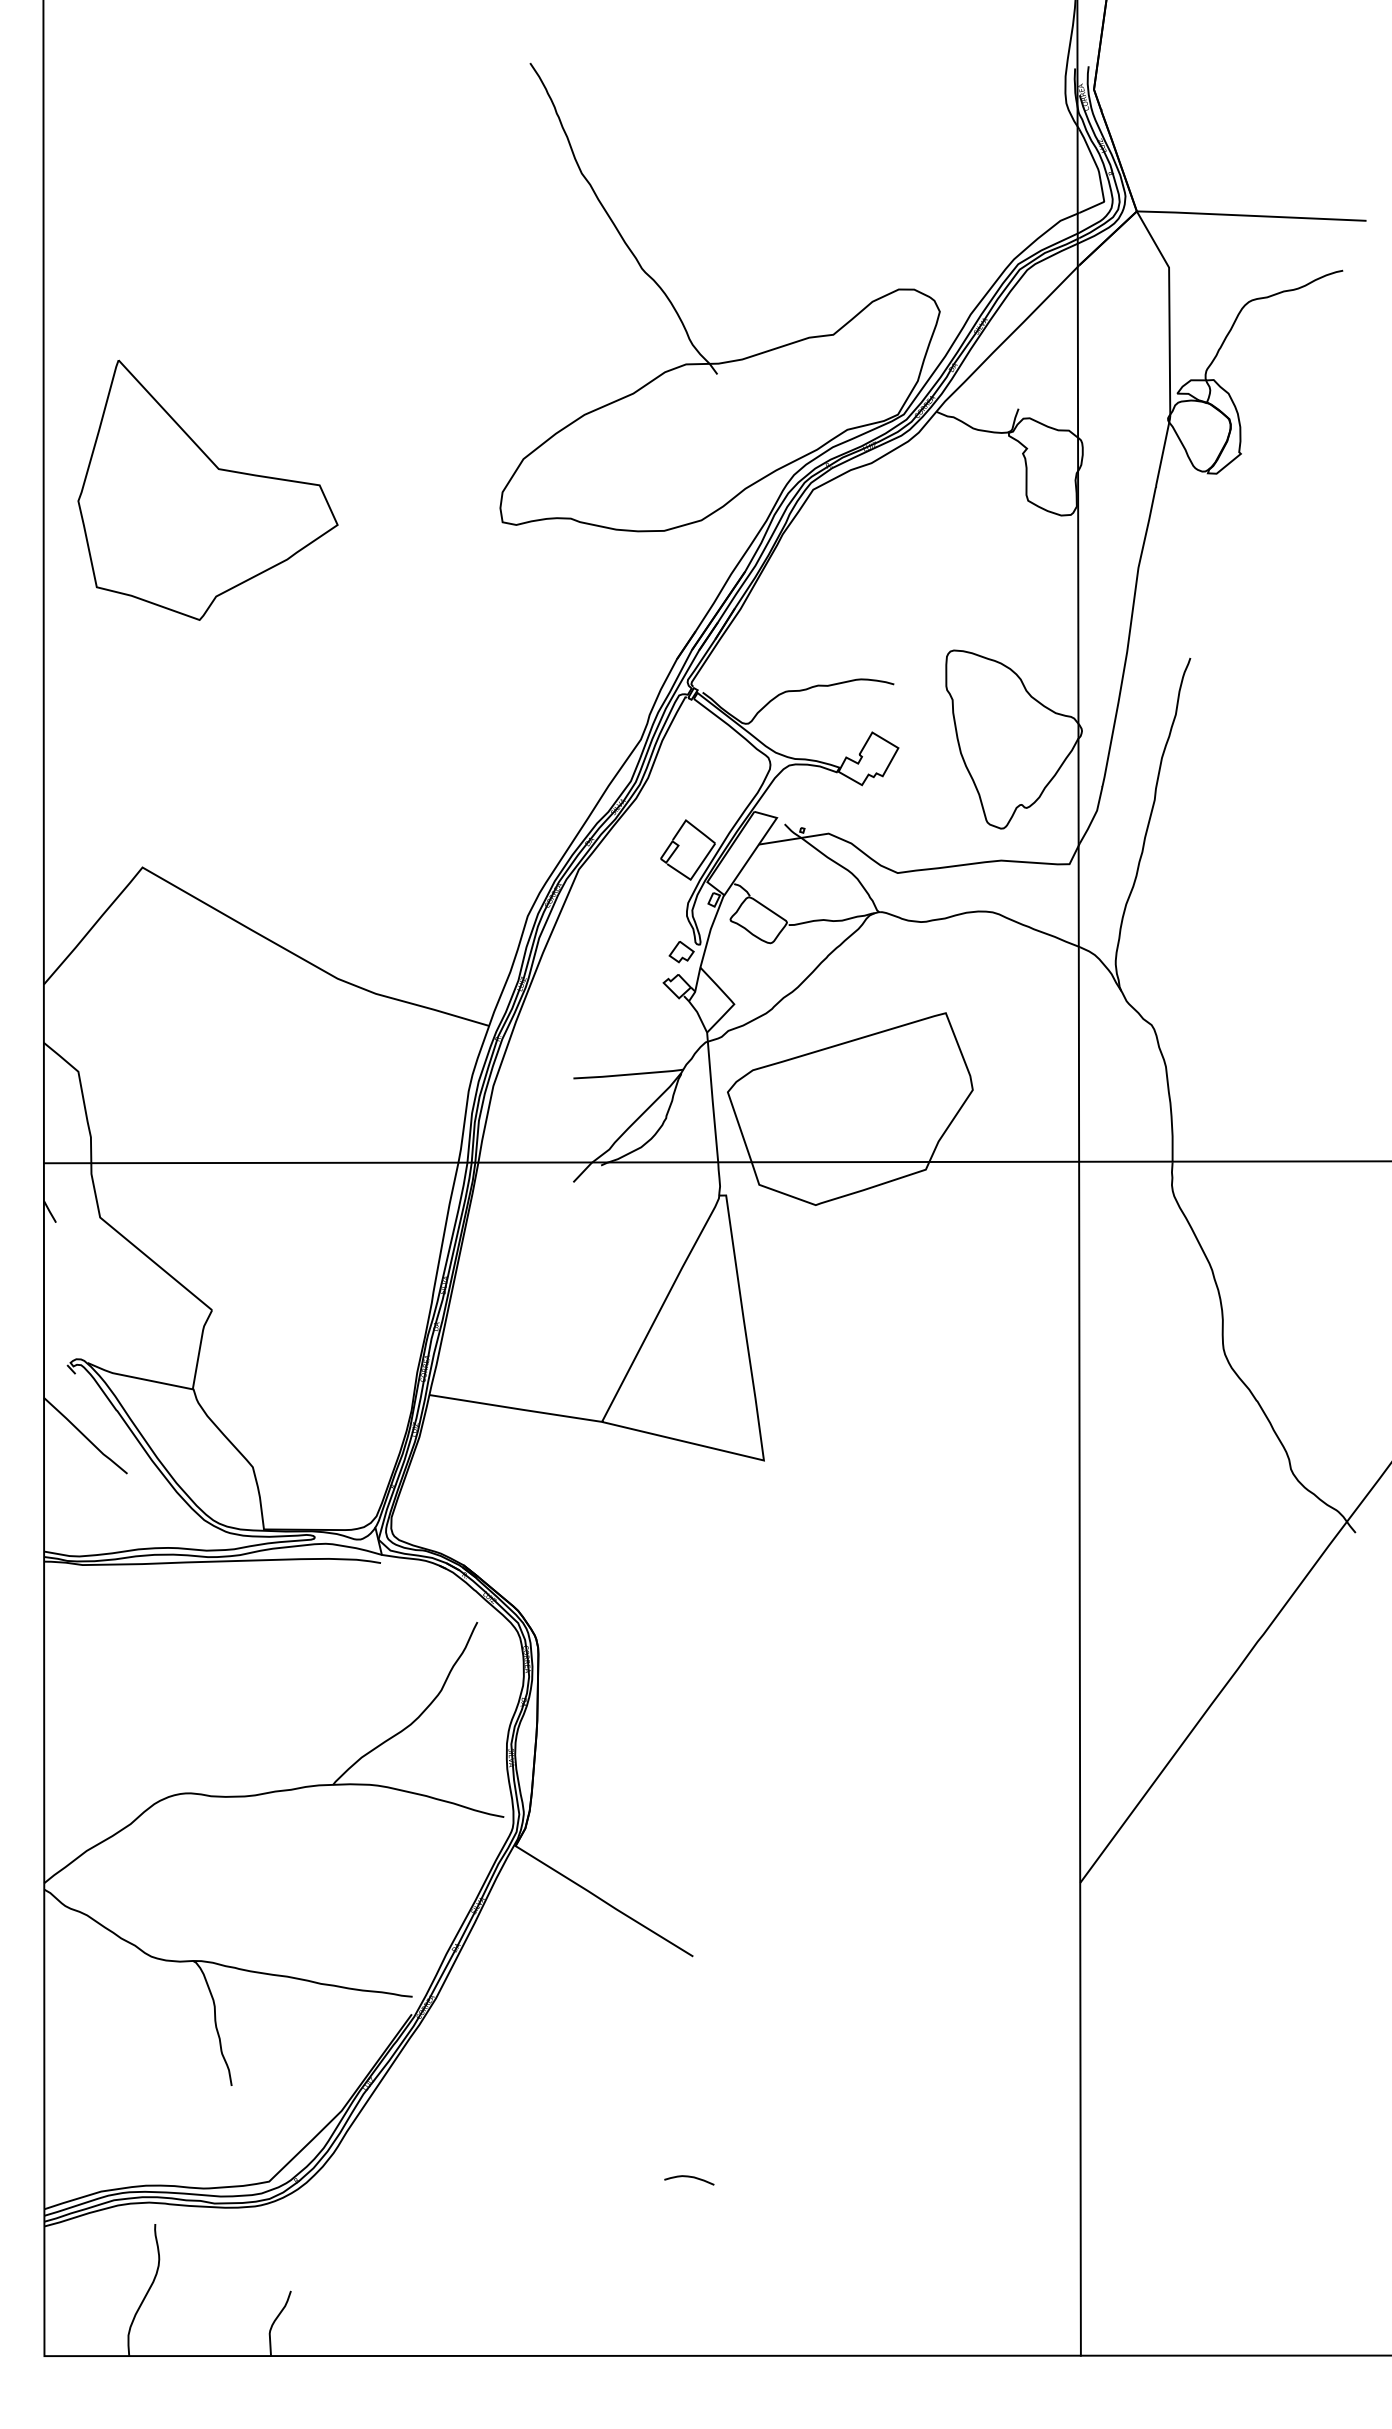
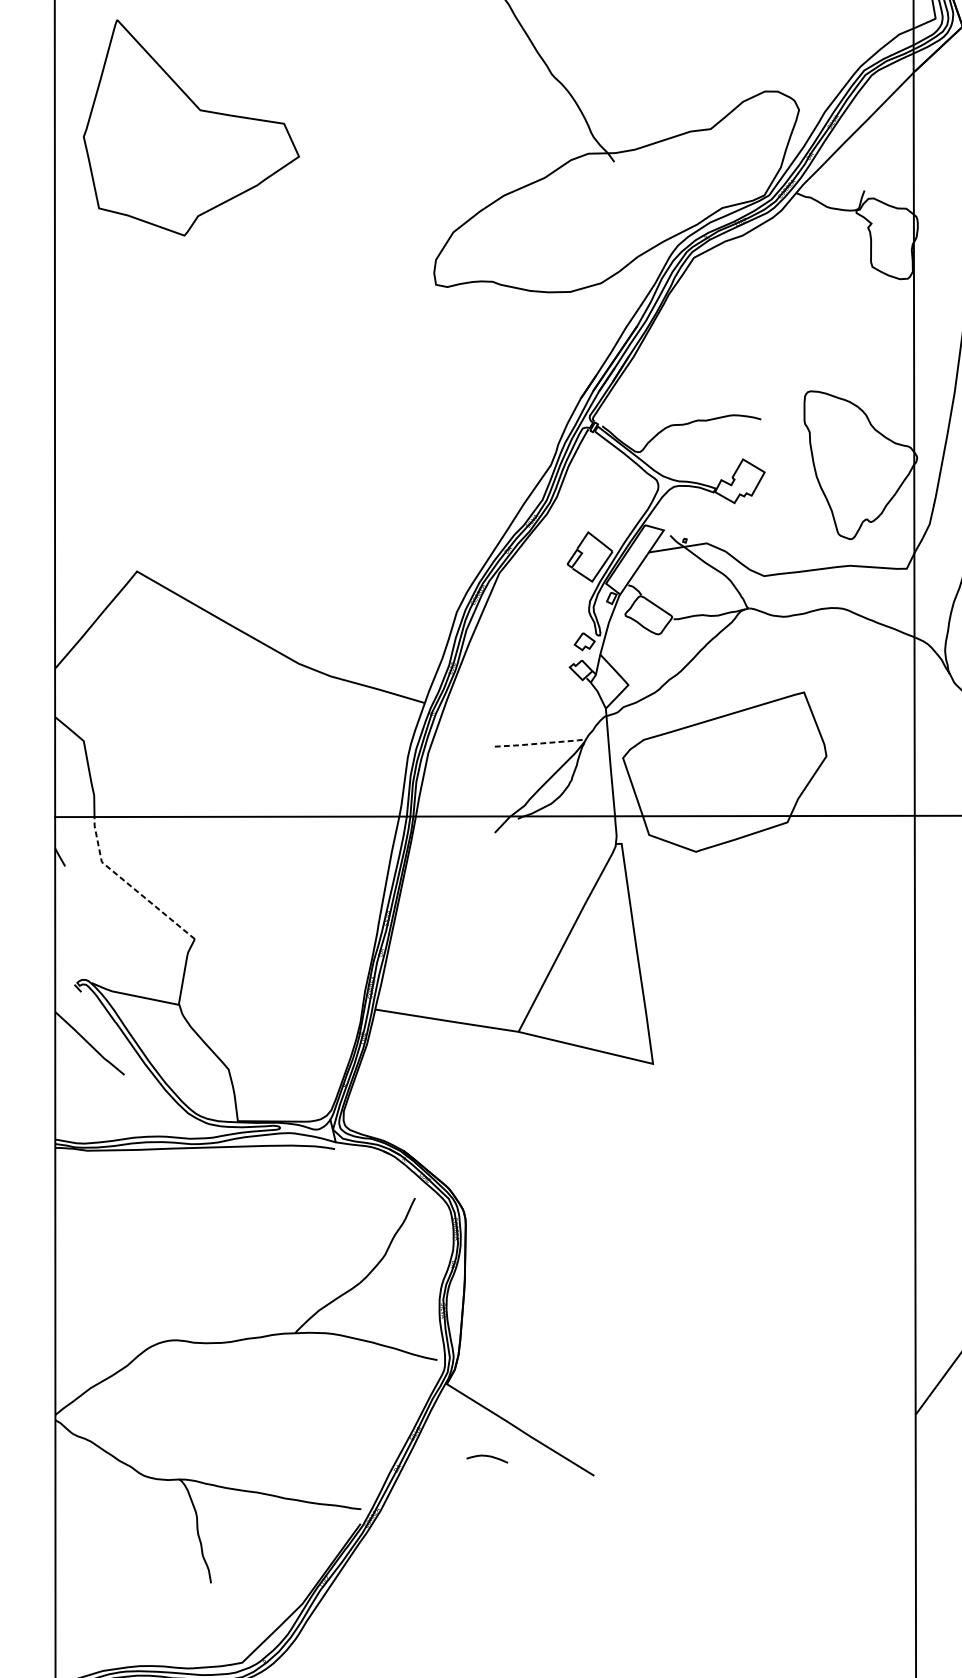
part: (207, 489) -> (190, 127), moved
line: (629, 1074) -> (541, 743), solid -> dashed
line: (133, 1245) -> (129, 885), solid -> dashed
curve: (689, 2177) -> (487, 1456), moved

